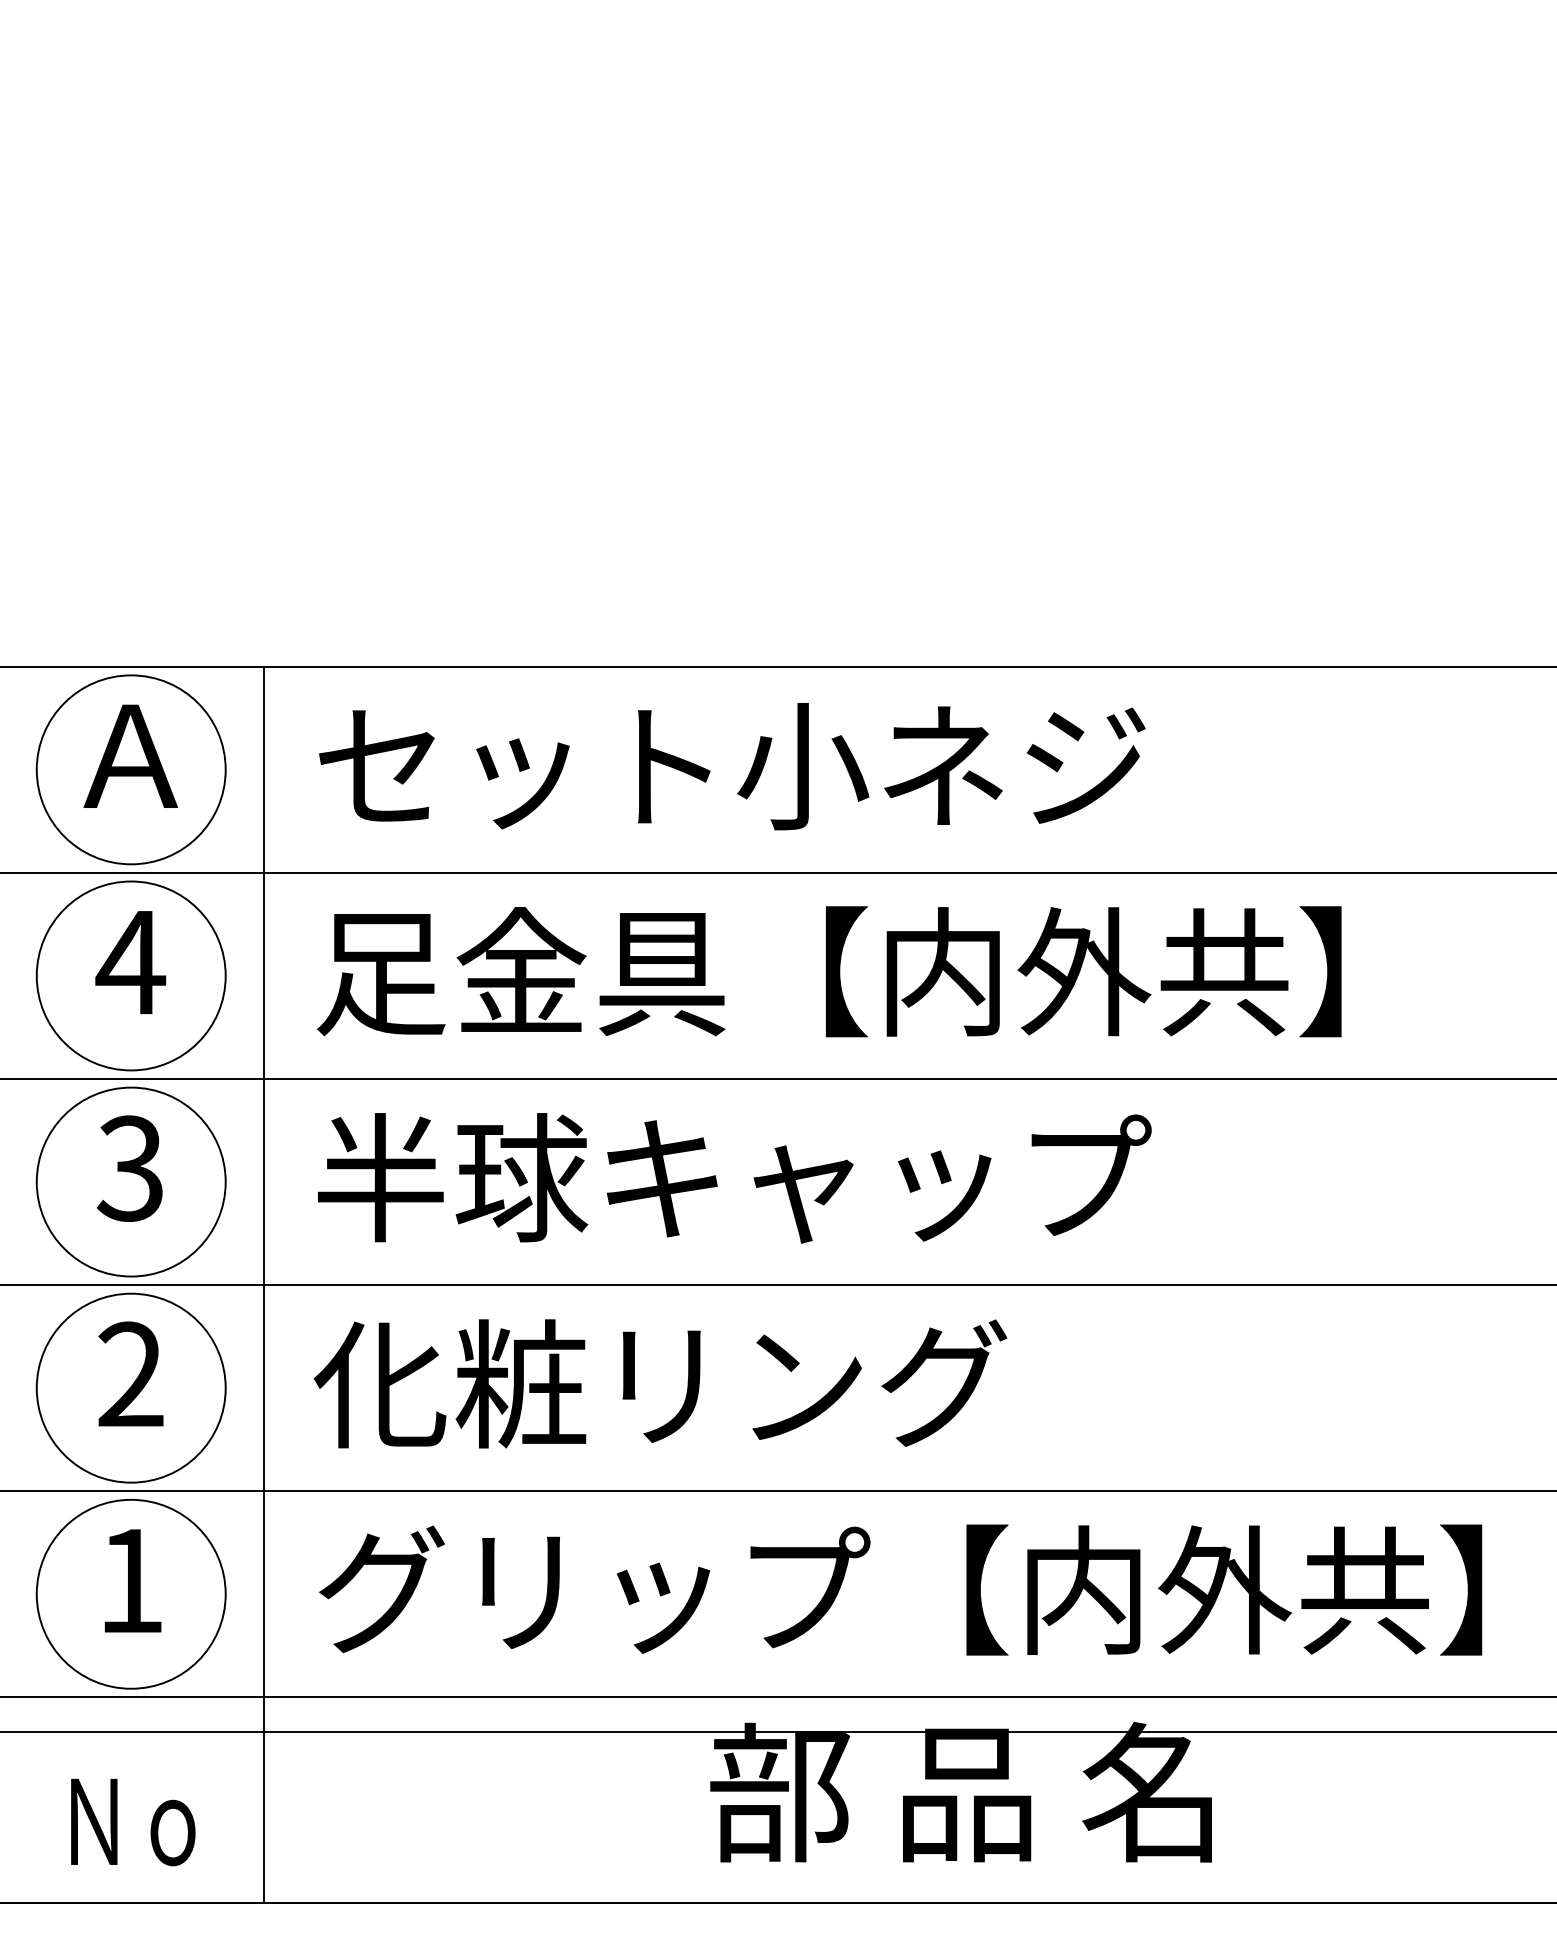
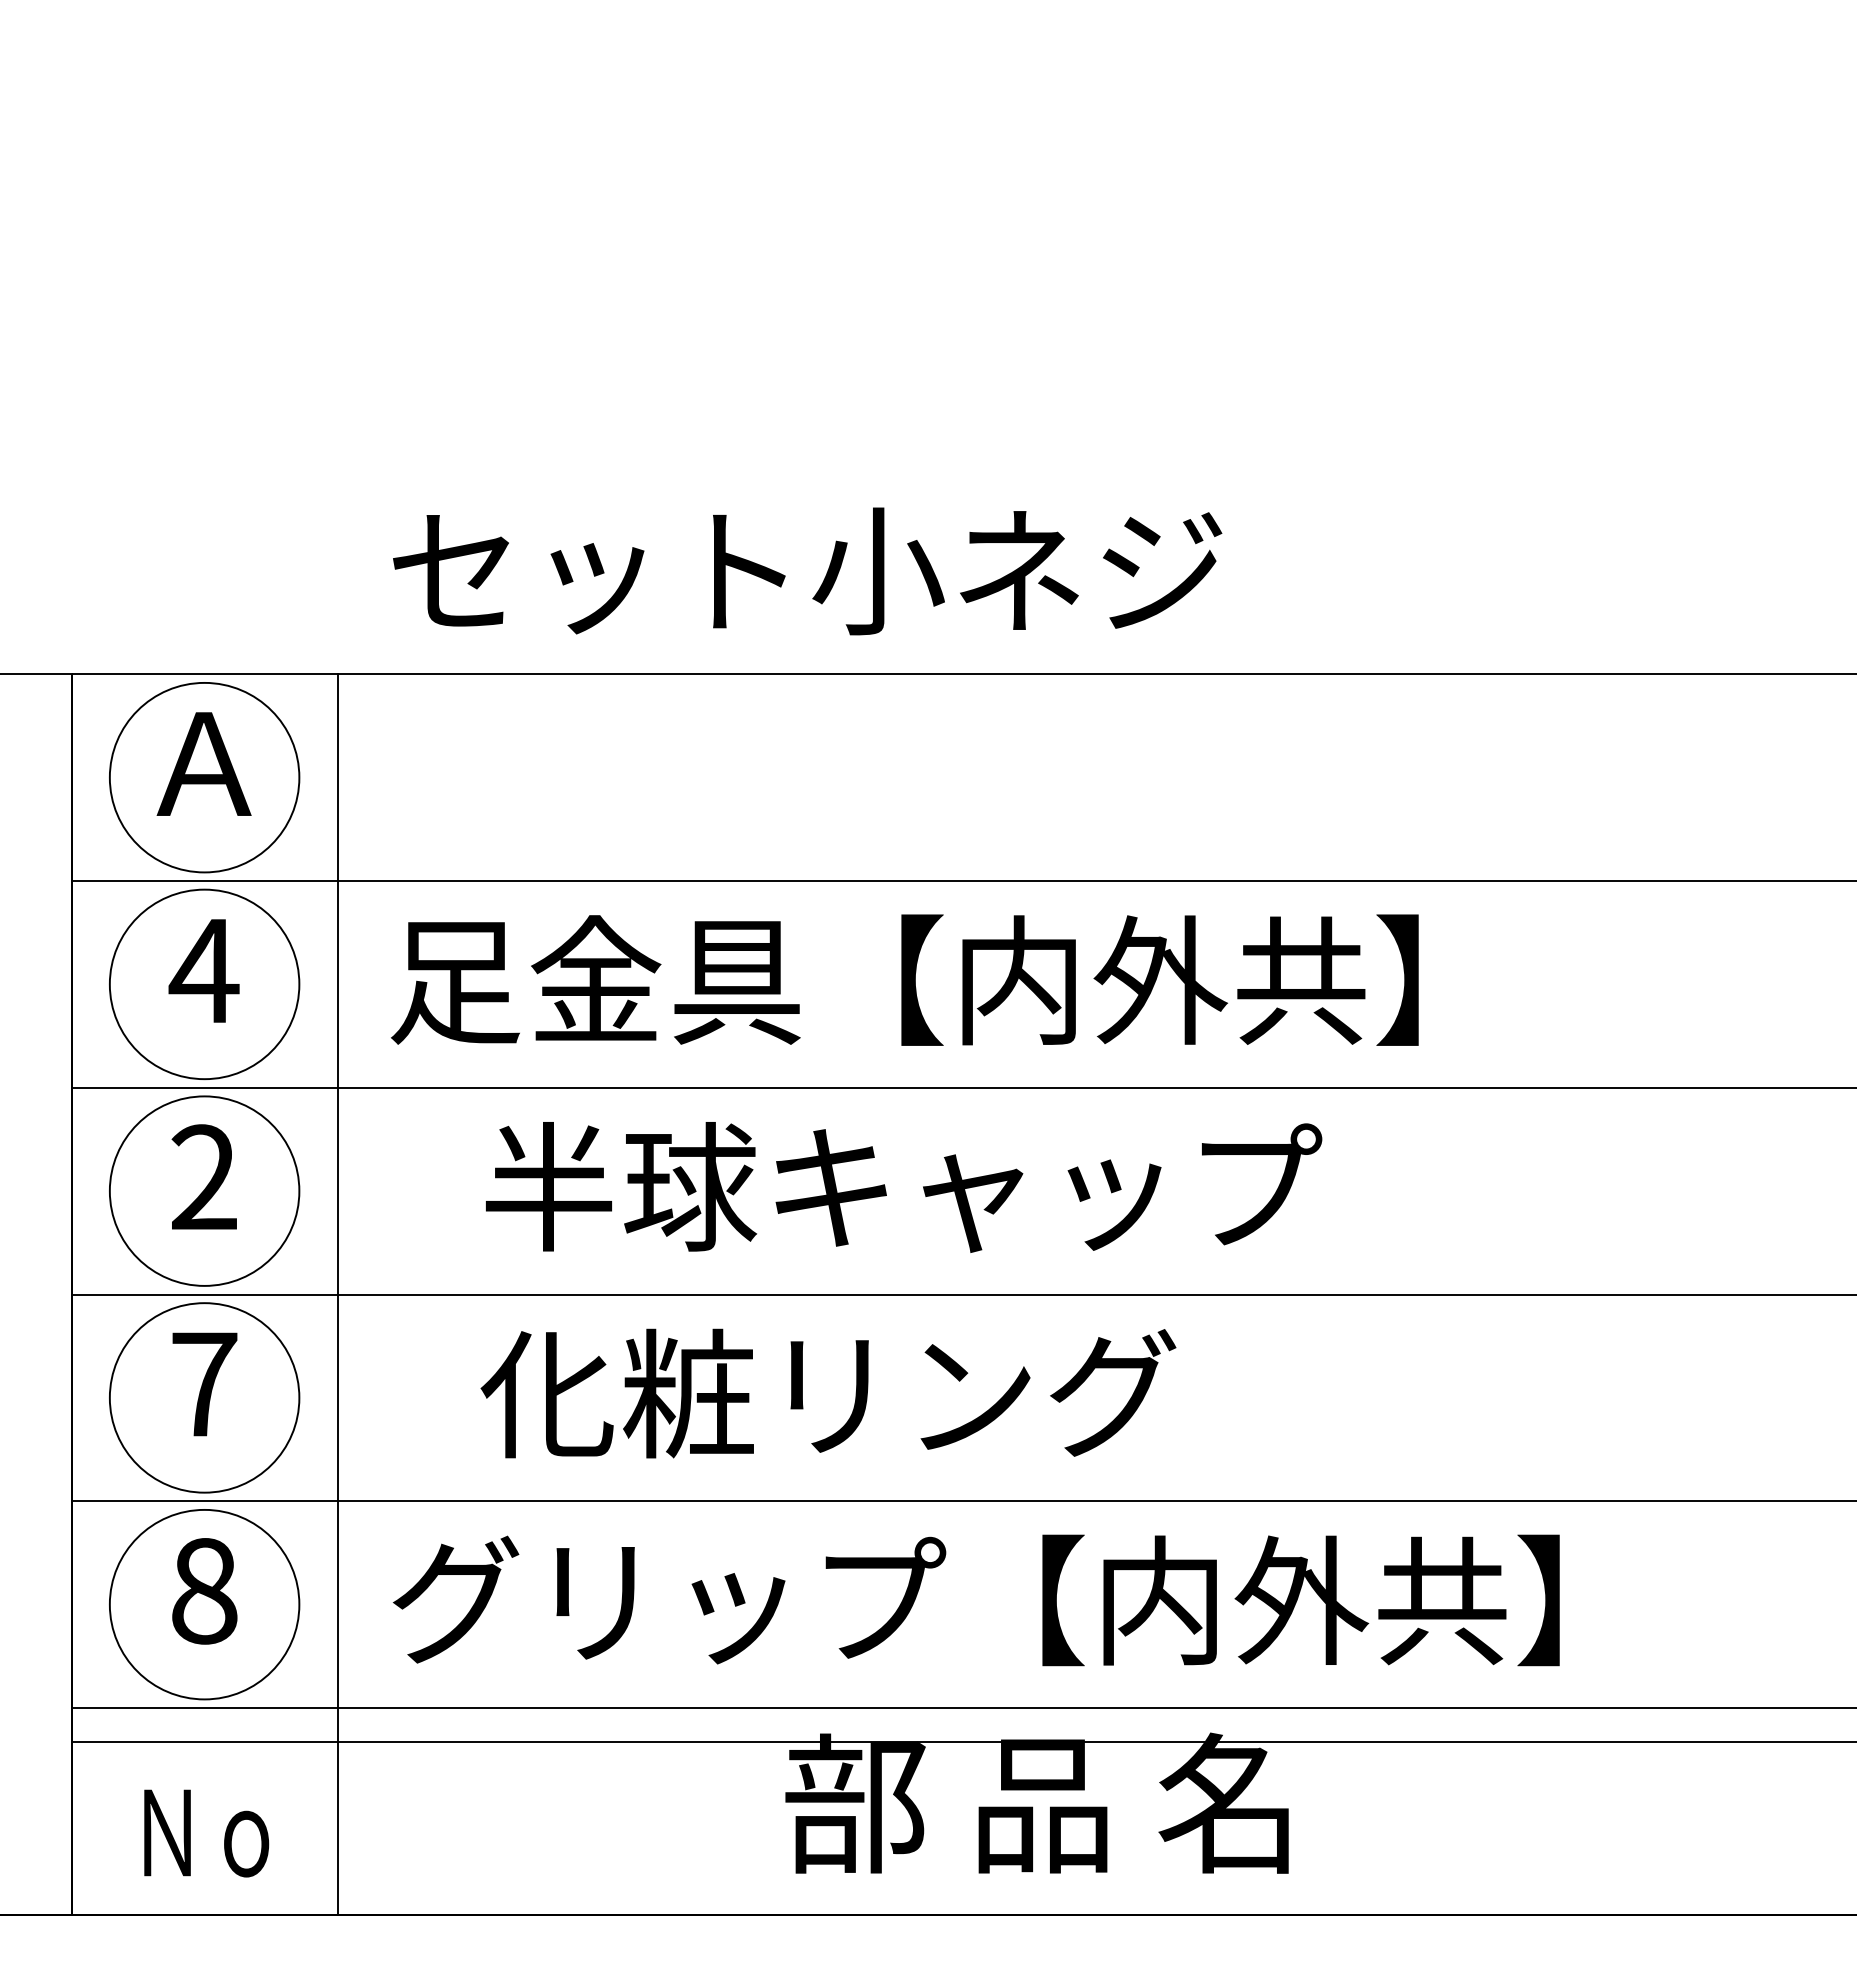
text: (732, 766) -> (807, 571), moved
text: (130, 1168) -> (203, 1177), 3 -> 2
text: (735, 1178) -> (904, 1187), moved
text: (131, 1373) -> (204, 1383), 2 -> 7
text: (660, 1383) -> (828, 1393), moved
text: (131, 1581) -> (204, 1591), 1 -> 8

